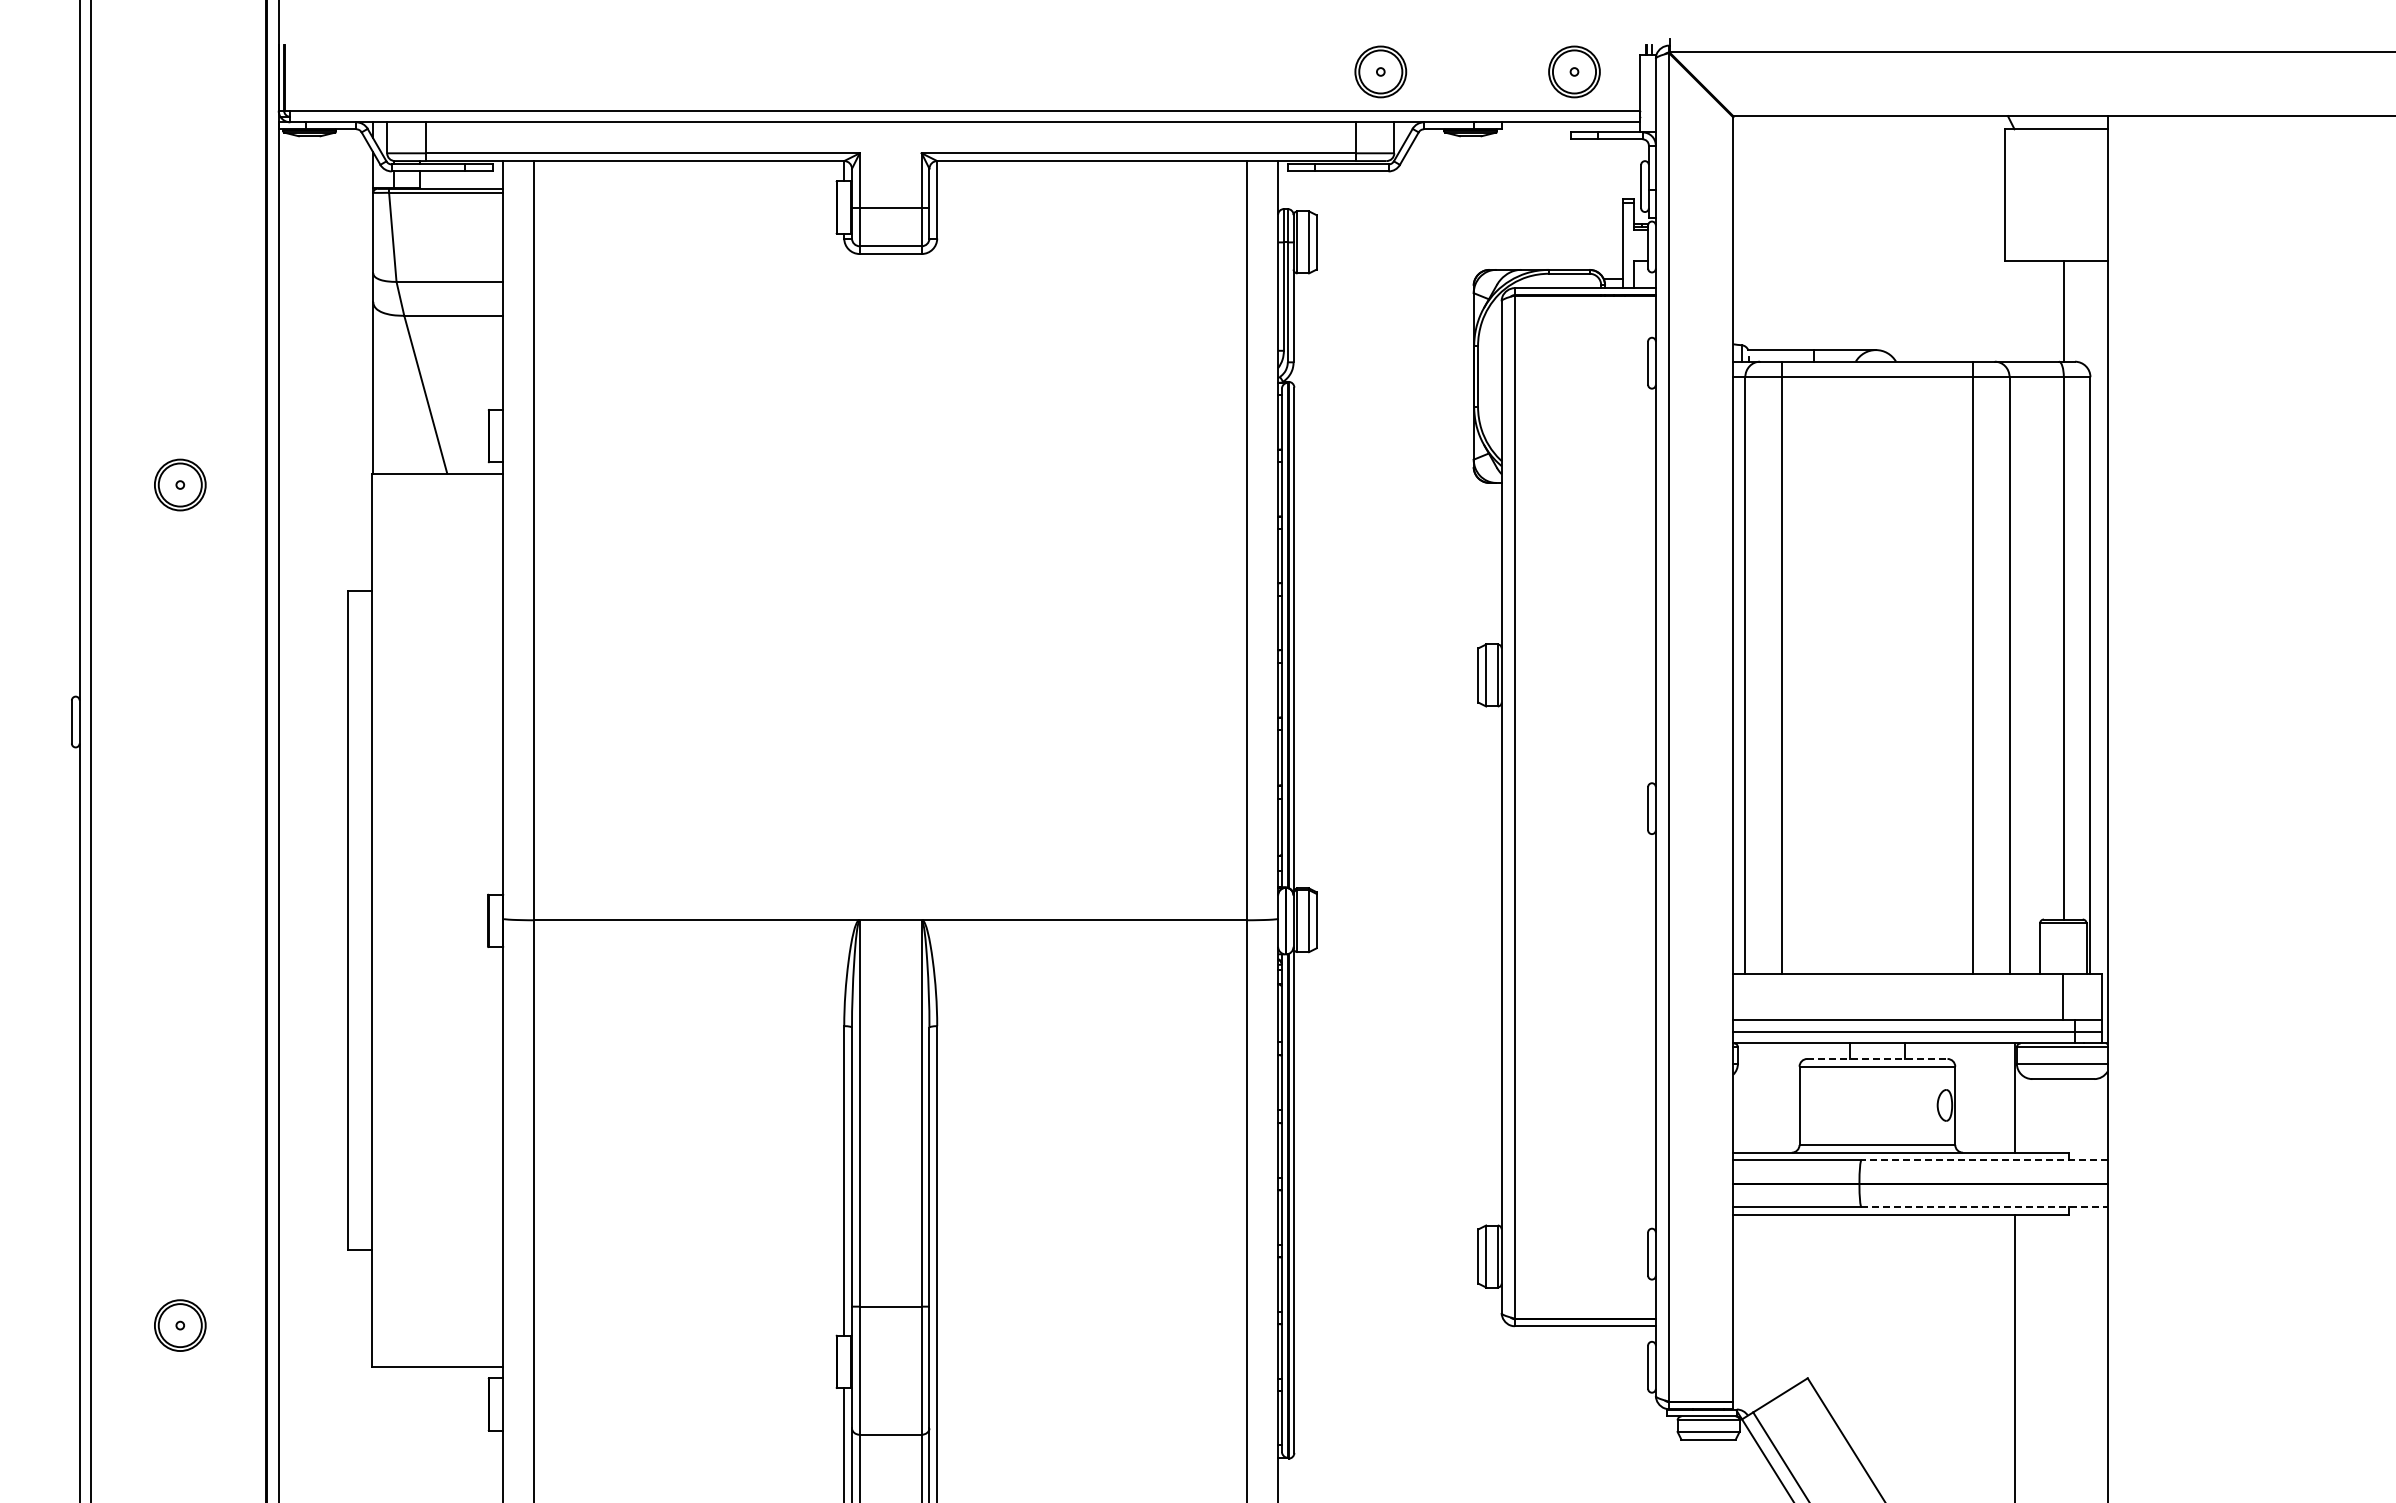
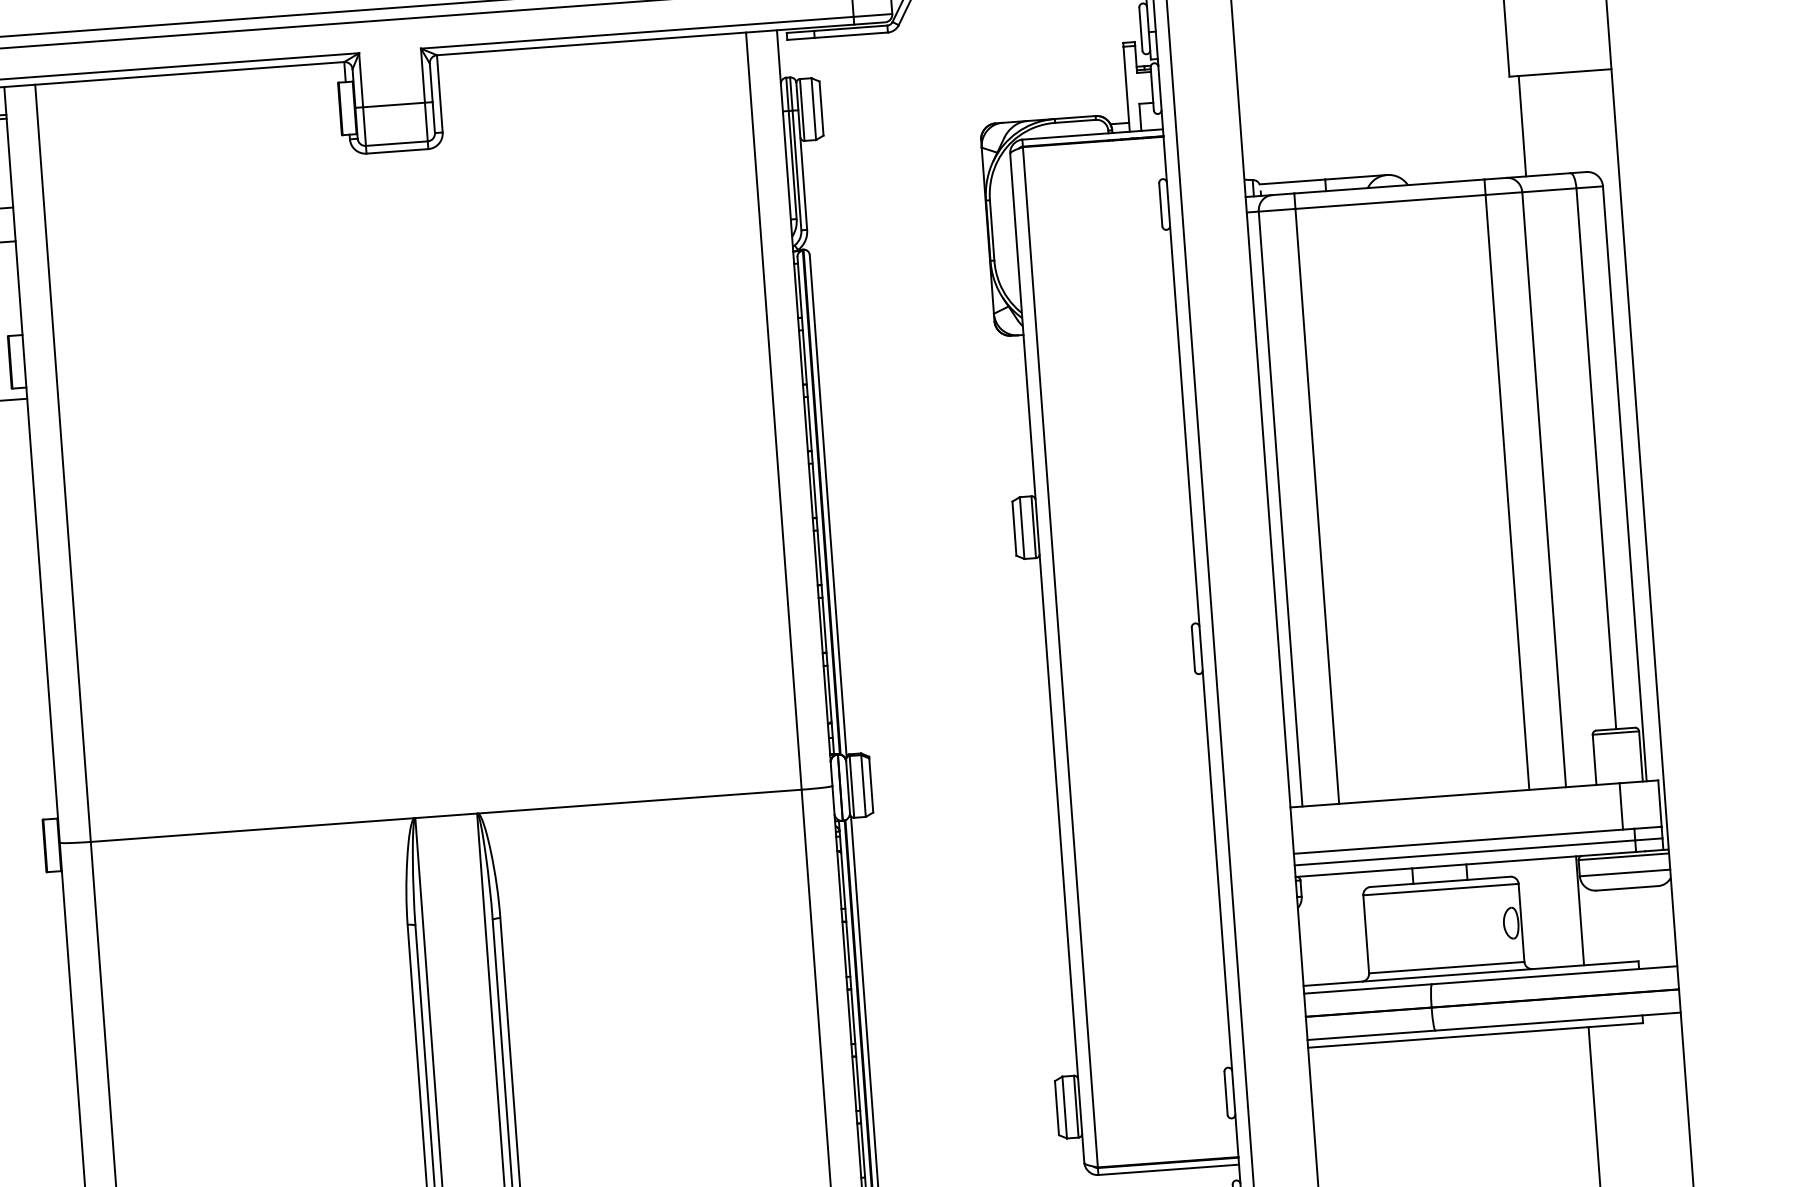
line: (2063, 311) -> (1522, 126), moved
line: (1877, 1058) -> (1440, 881), dashed -> solid
line: (1983, 1160) -> (1553, 975), dashed -> solid
line: (1984, 1206) -> (1558, 1021), dashed -> solid

